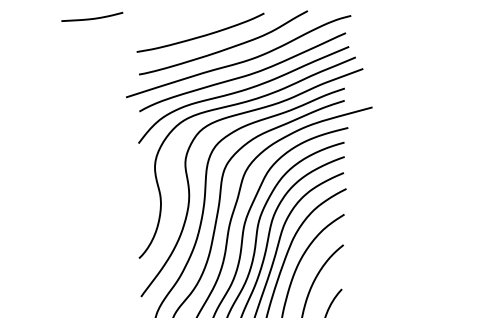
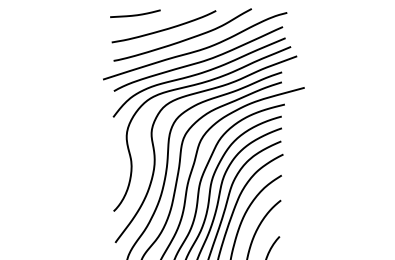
curve: (92, 17) -> (135, 14), moved

